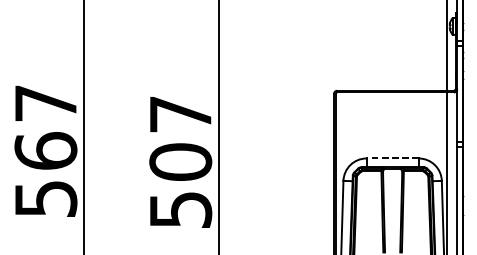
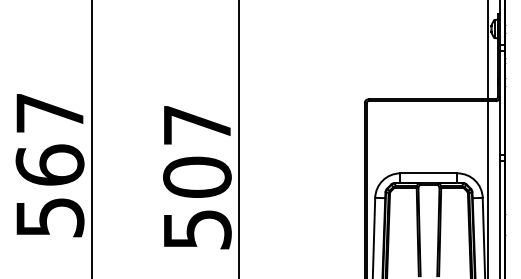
line: (392, 158) -> (428, 173), dashed -> solid

